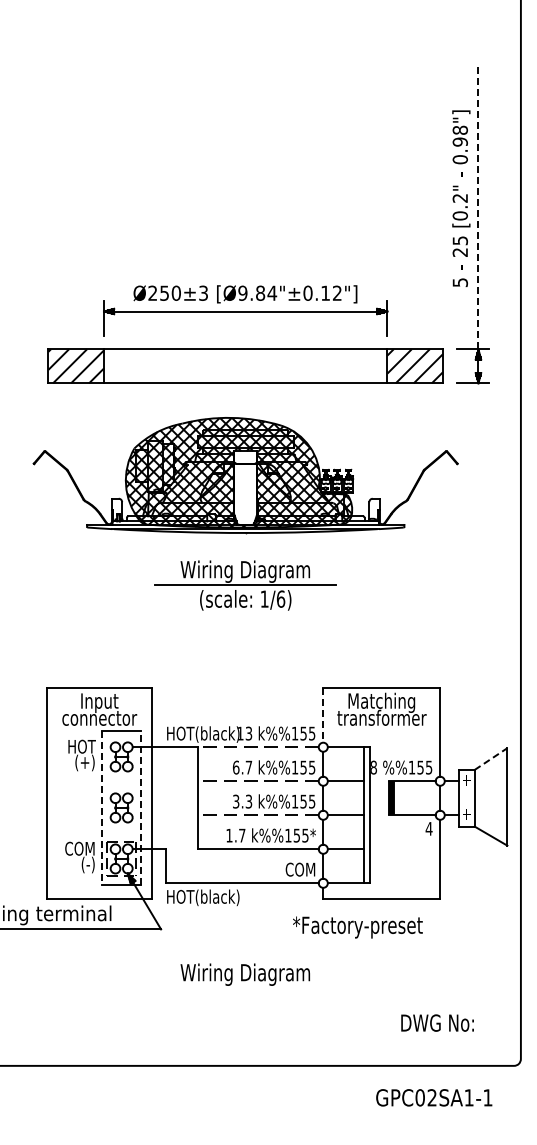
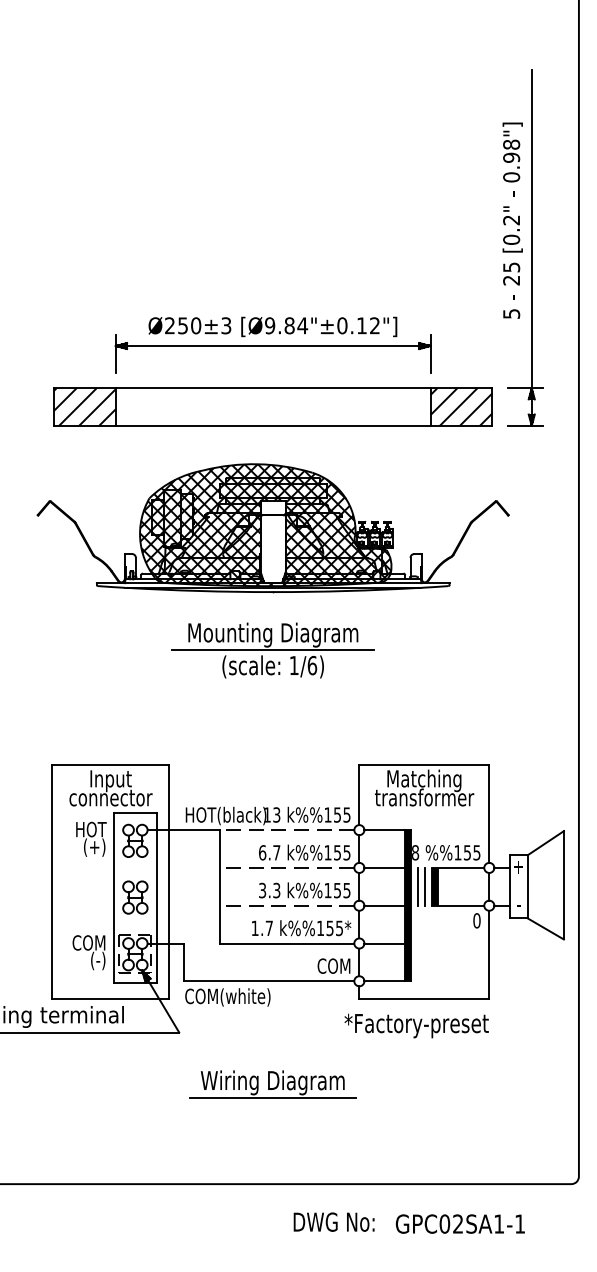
line: (478, 205) -> (531, 228), dashed -> solid
text: (245, 571) -> (272, 634), Wiring Diagram -> Mounting Diagram
line: (323, 716) -> (359, 795), dashed -> solid
line: (491, 759) -> (546, 843), dashed -> solid
line: (376, 798) -> (418, 887), added
line: (382, 798) -> (425, 887), added
line: (102, 807) -> (114, 897), dashed -> solid
line: (141, 807) -> (157, 897), dashed -> solid
text: (466, 814) -> (518, 904), + -> -
fill: (366, 815) -> (407, 905), added
text: (428, 828) -> (476, 920), 4 -> 0
text: (204, 897) -> (227, 997), HOT(black) -> COM(white)
text: (357, 927) -> (416, 1025), moved
line: (245, 988) -> (272, 1098), added
text: (437, 1022) -> (334, 1221), moved
text: (434, 1097) -> (460, 1223), moved

